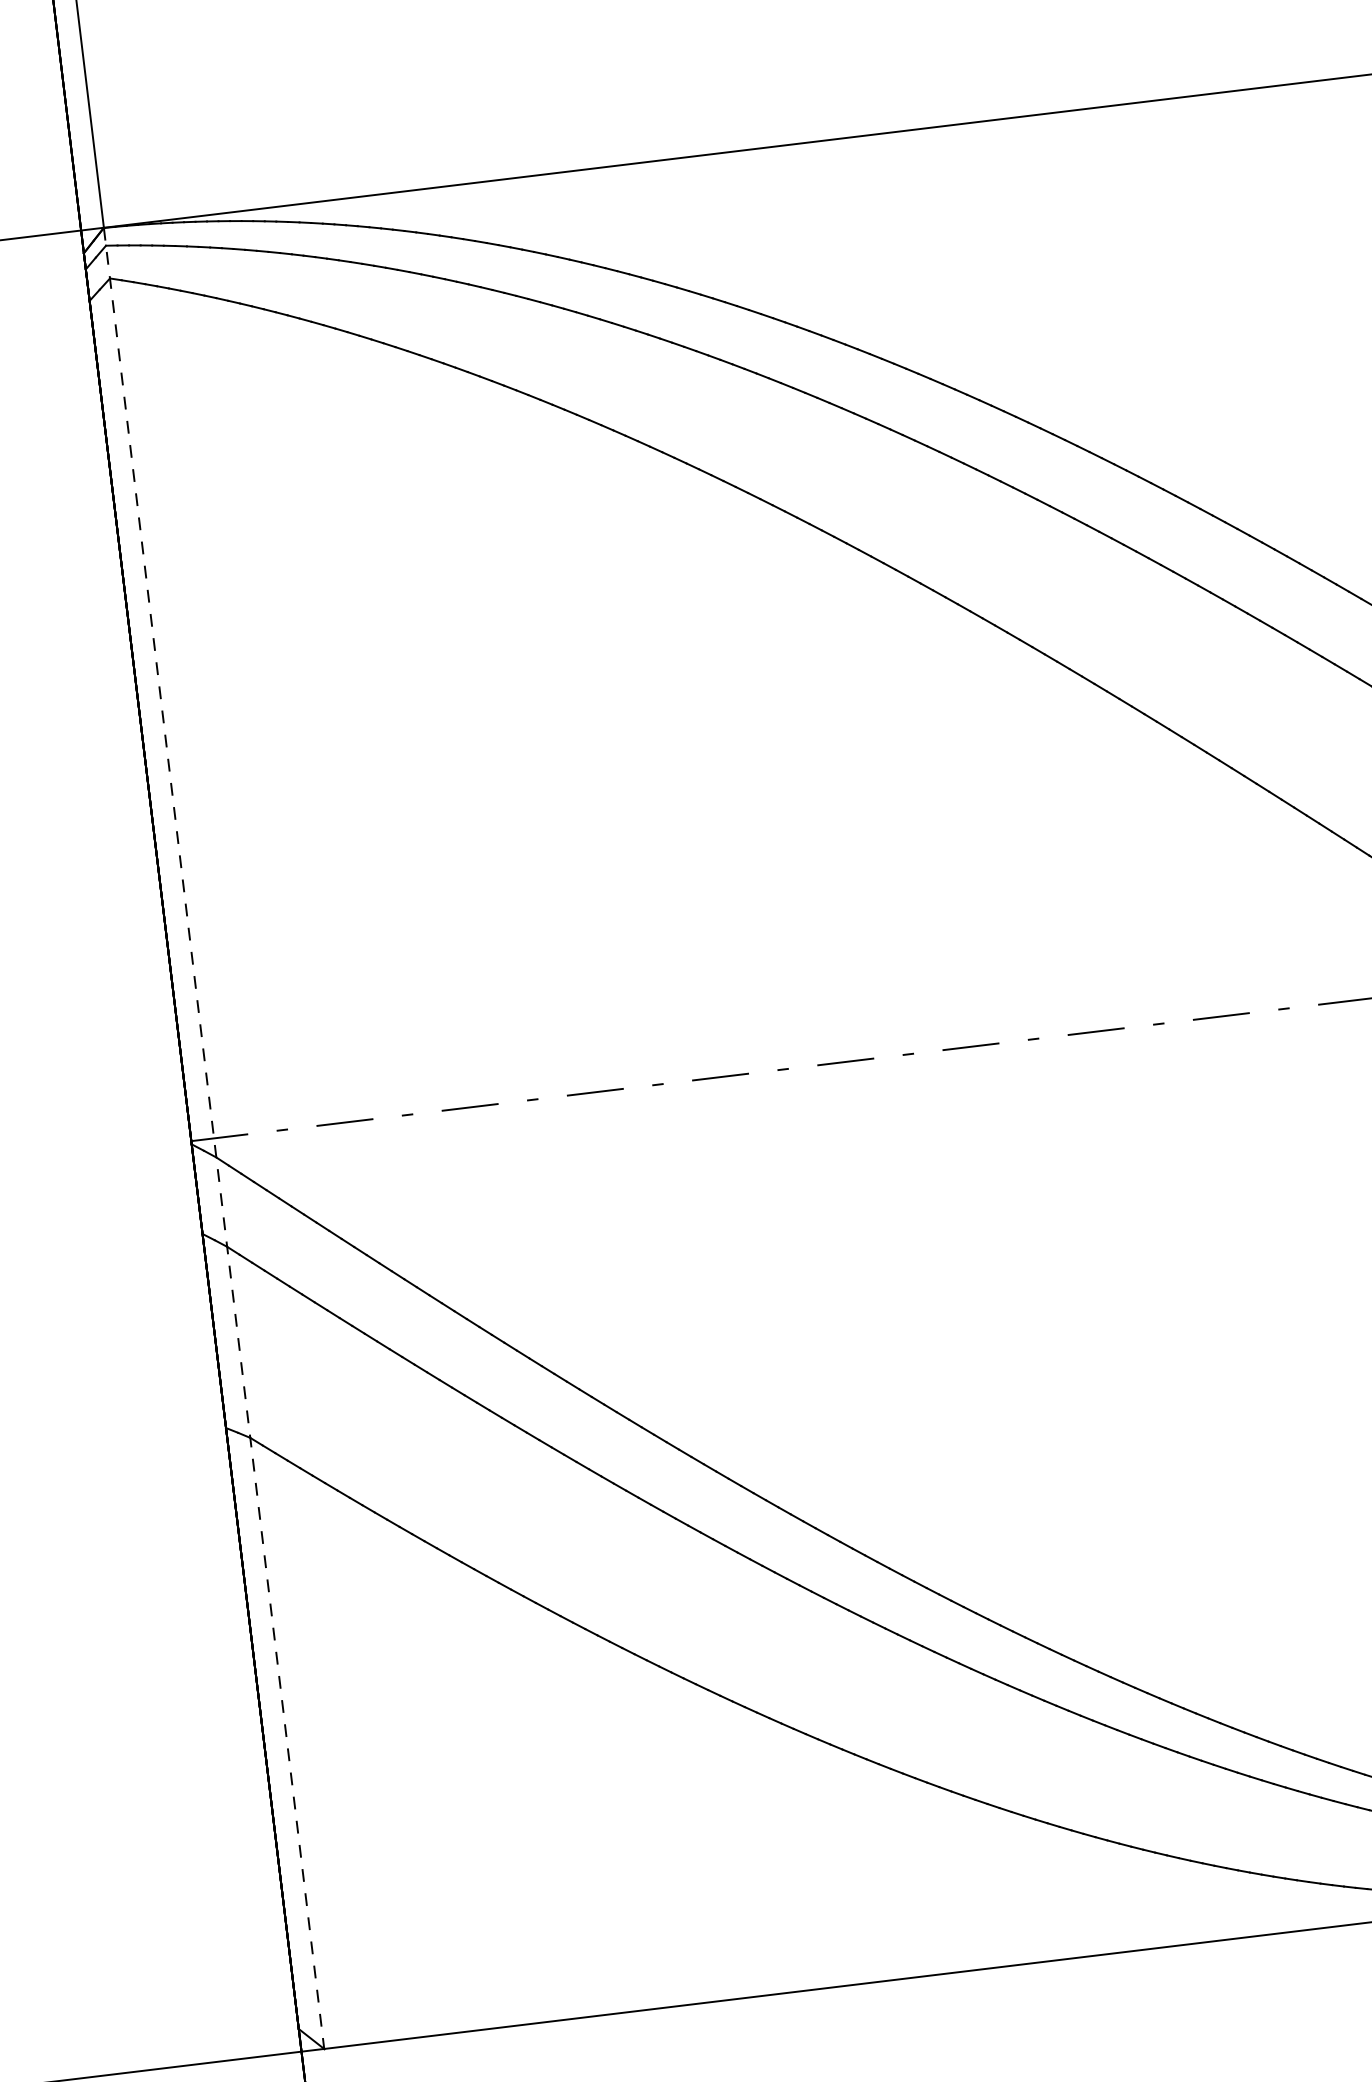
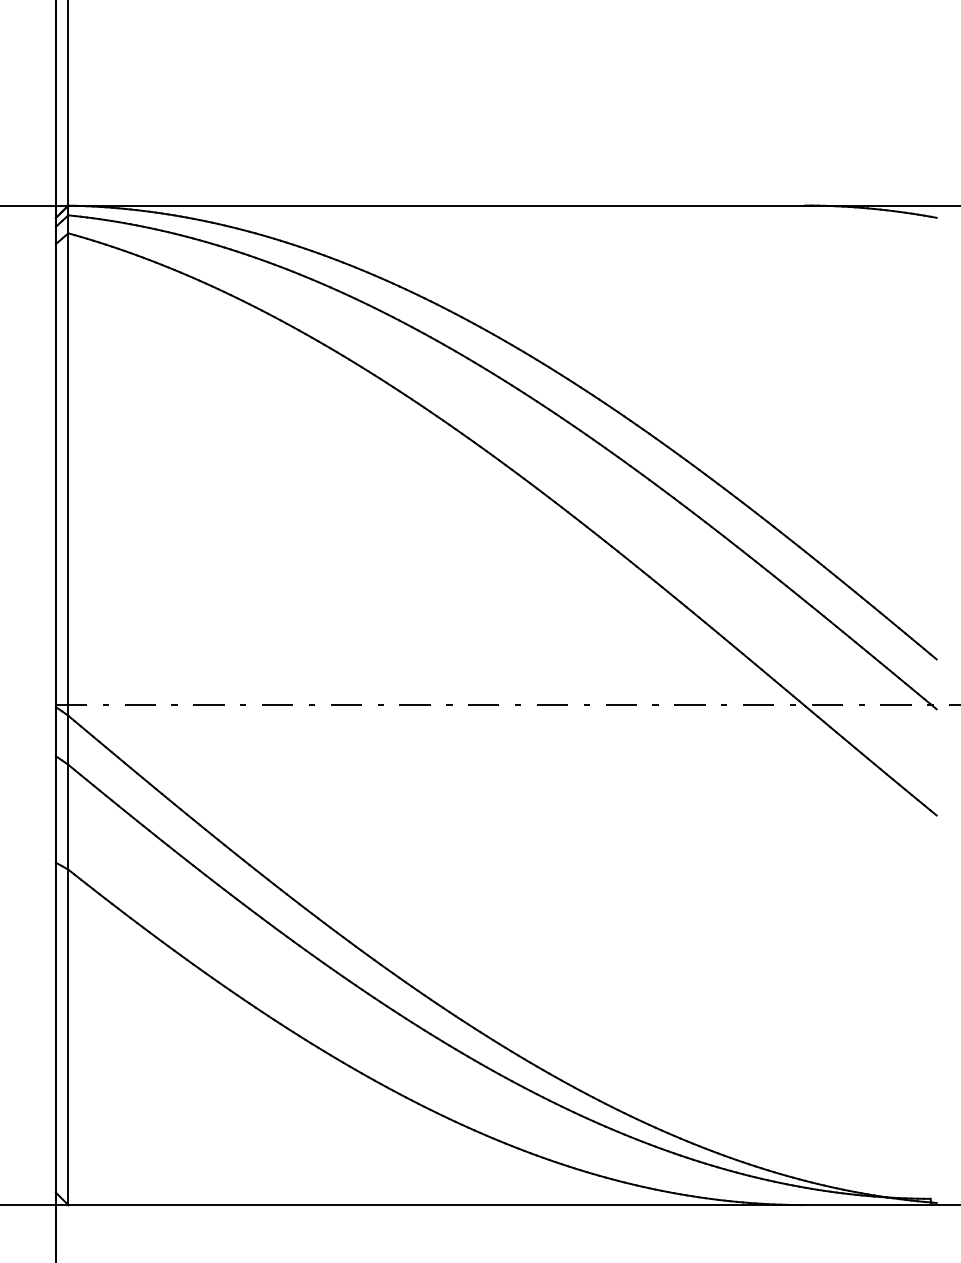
line: (214, 1138) -> (68, 705), dashed -> solid

